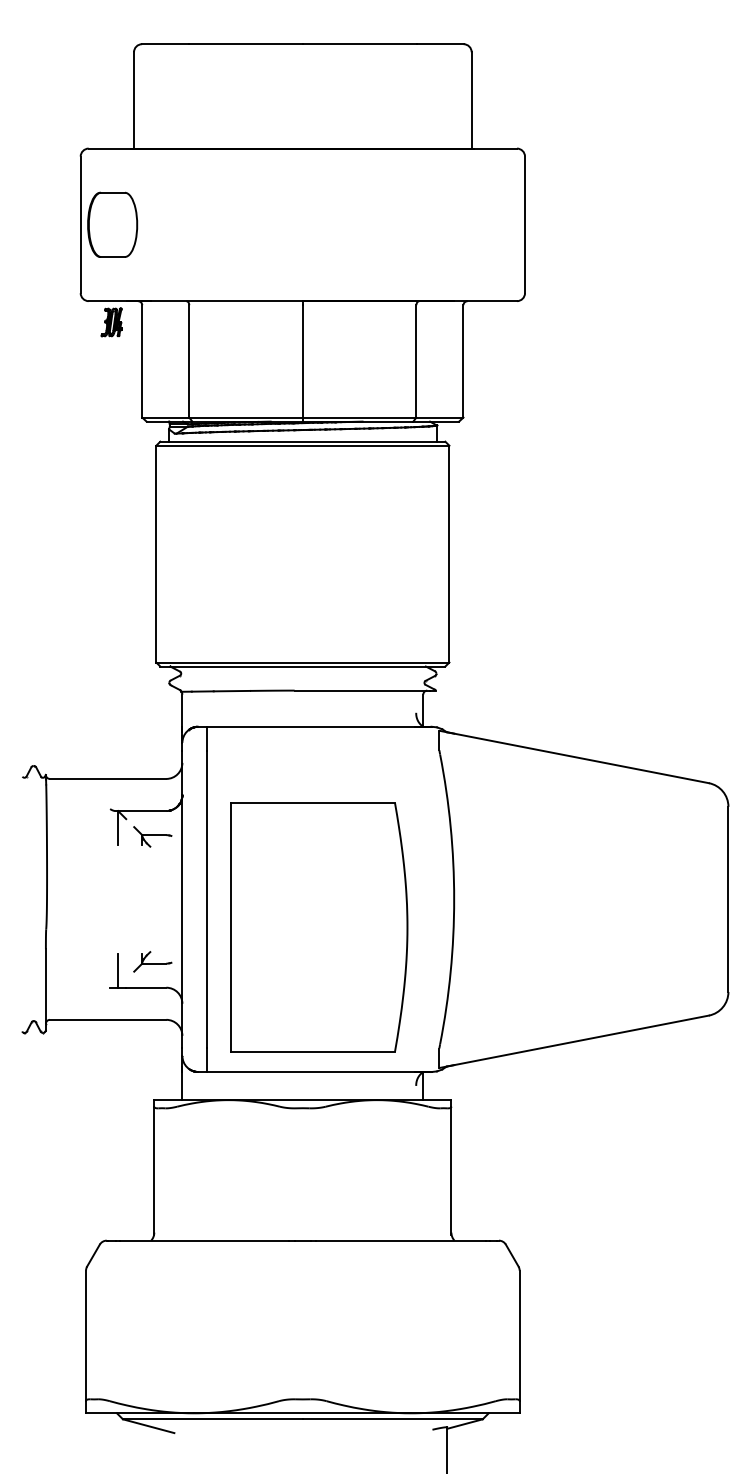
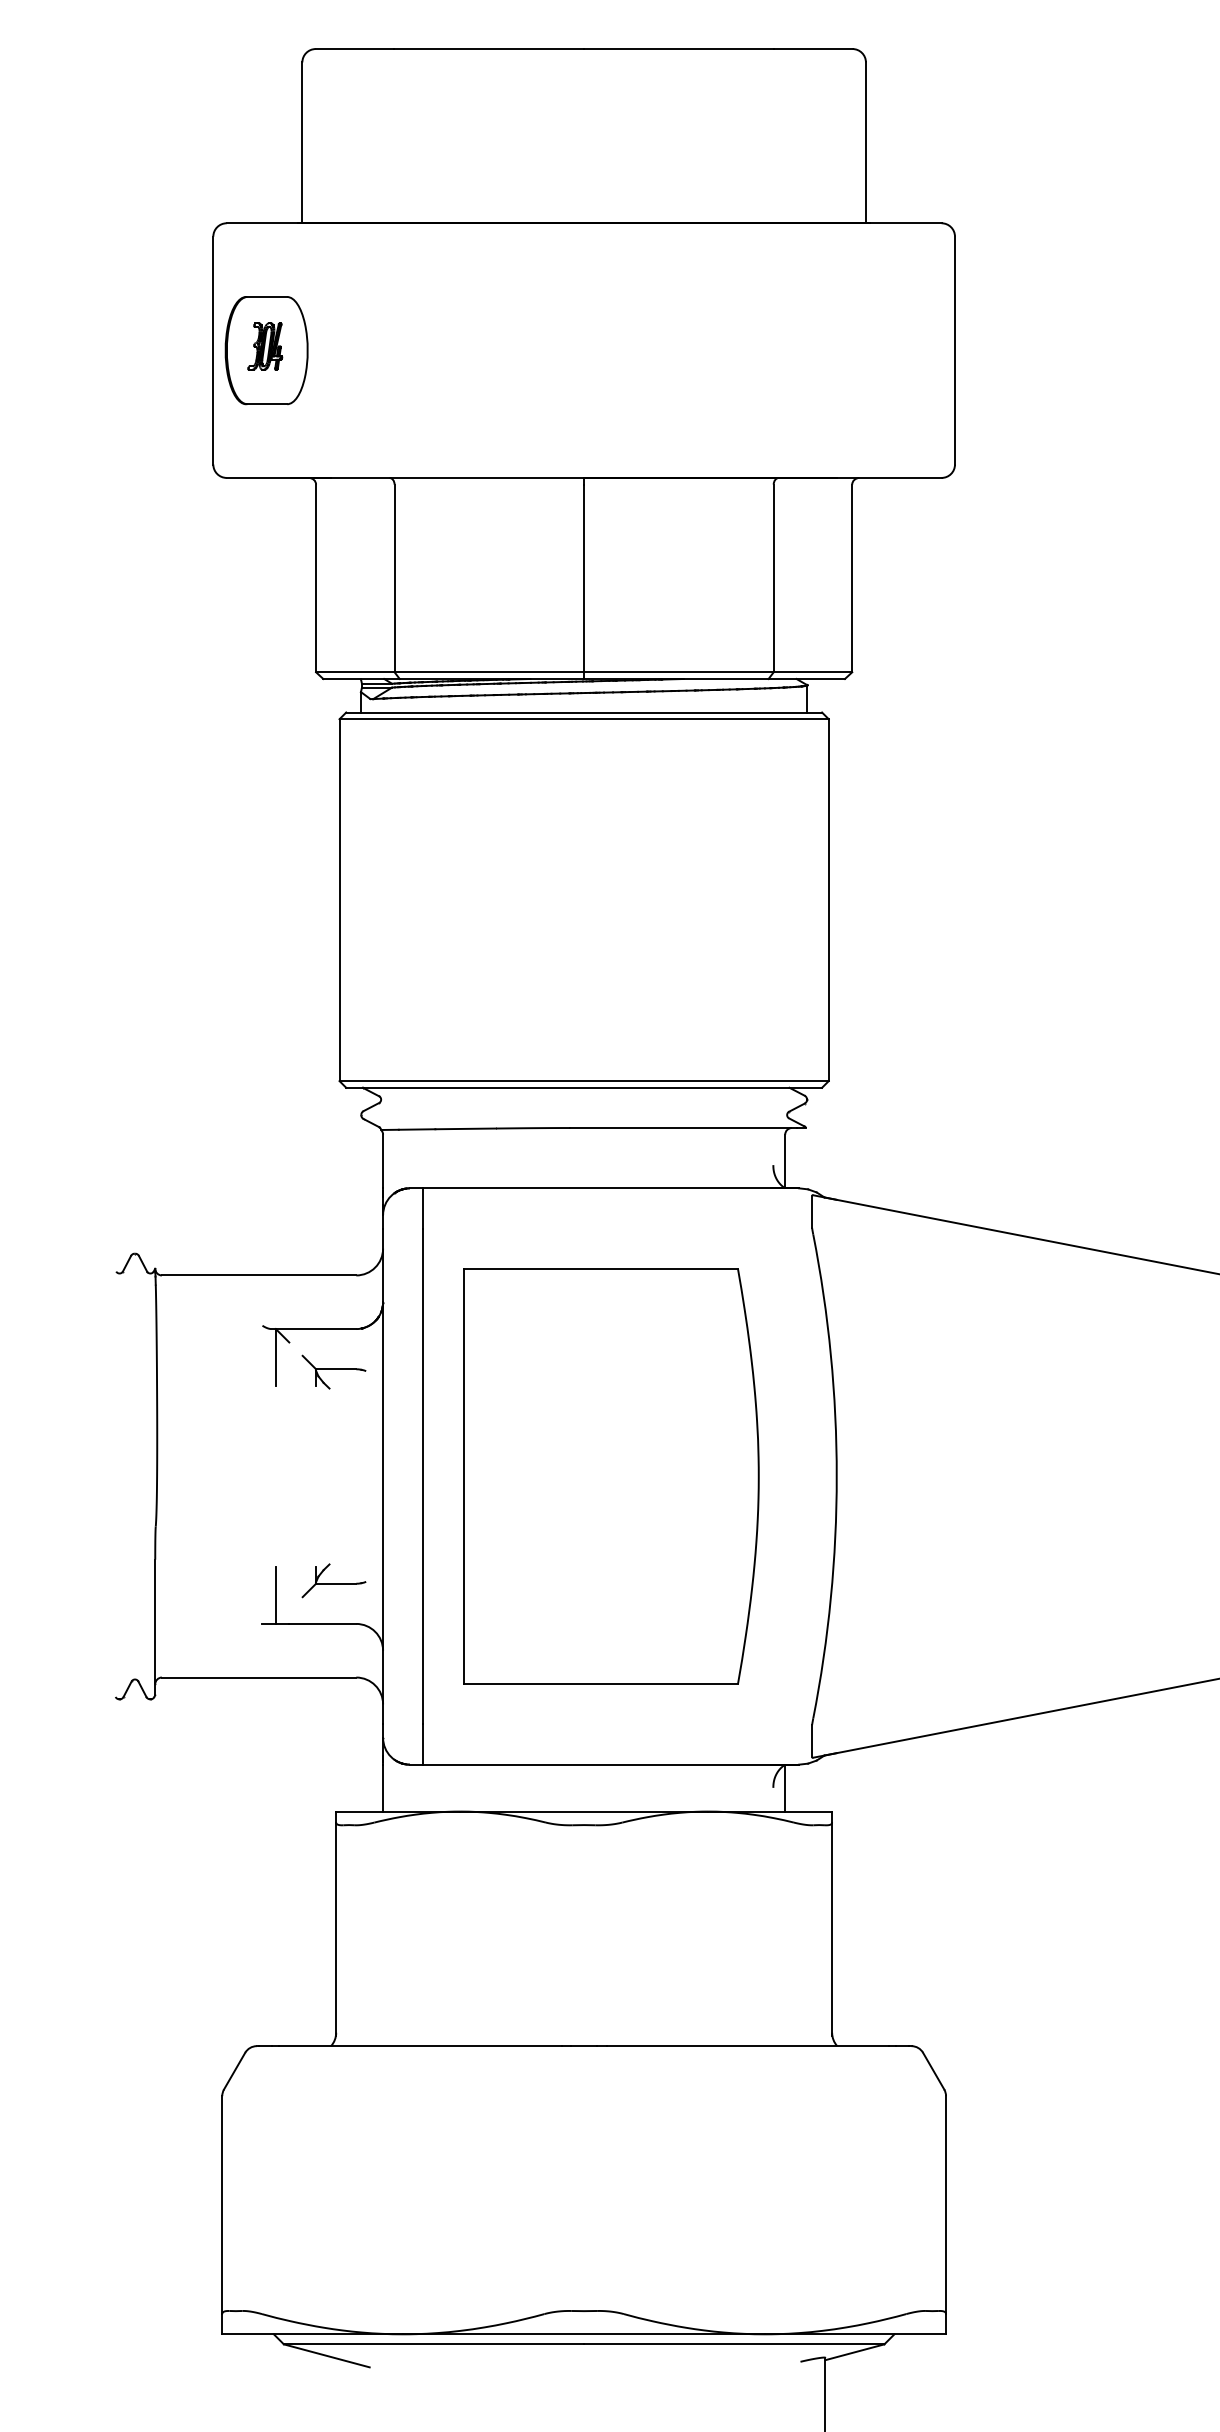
part: (111, 322) -> (264, 346), moved
part: (319, 927) -> (611, 1476), moved

